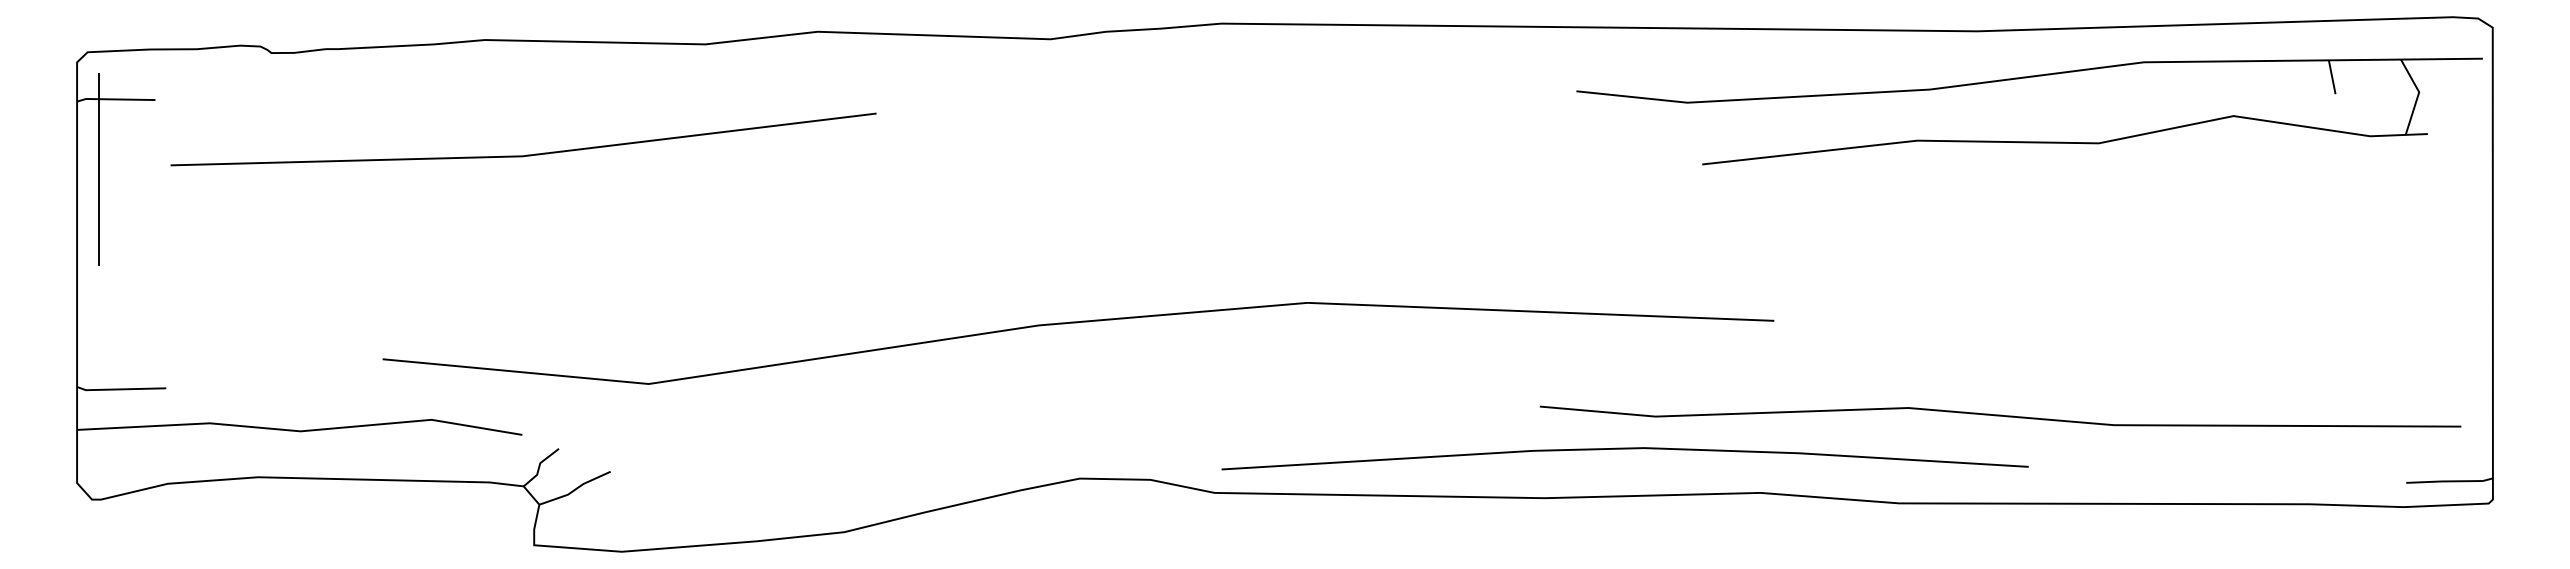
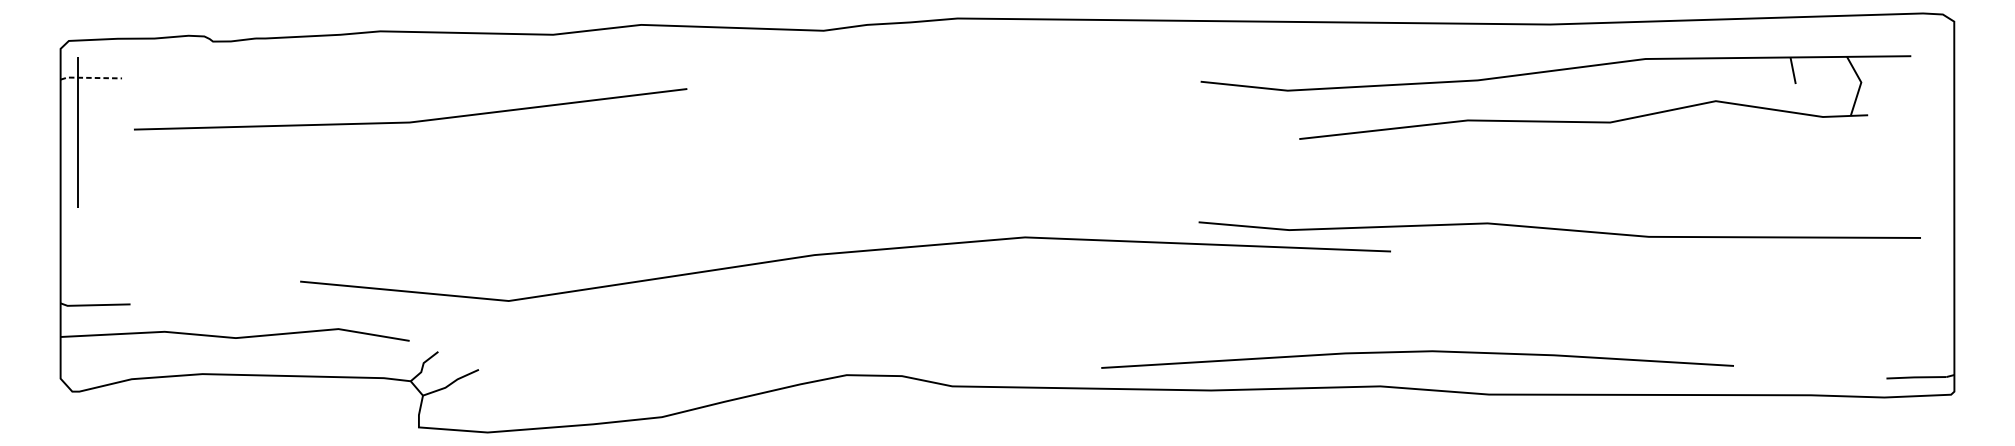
line: (115, 99) -> (90, 77), solid -> dashed
part: (2029, 141) -> (1555, 121), moved
line: (2000, 416) -> (1559, 230), moved
curve: (1624, 449) -> (1417, 352), moved

